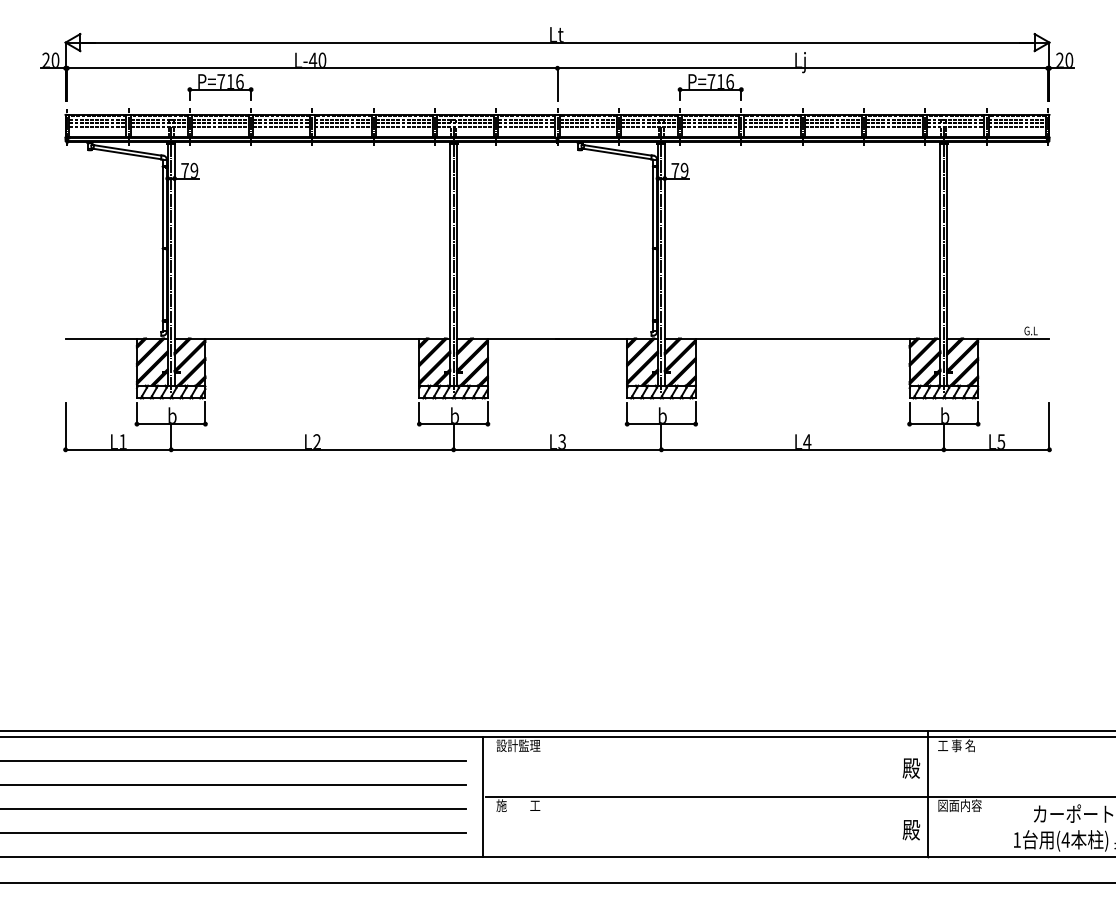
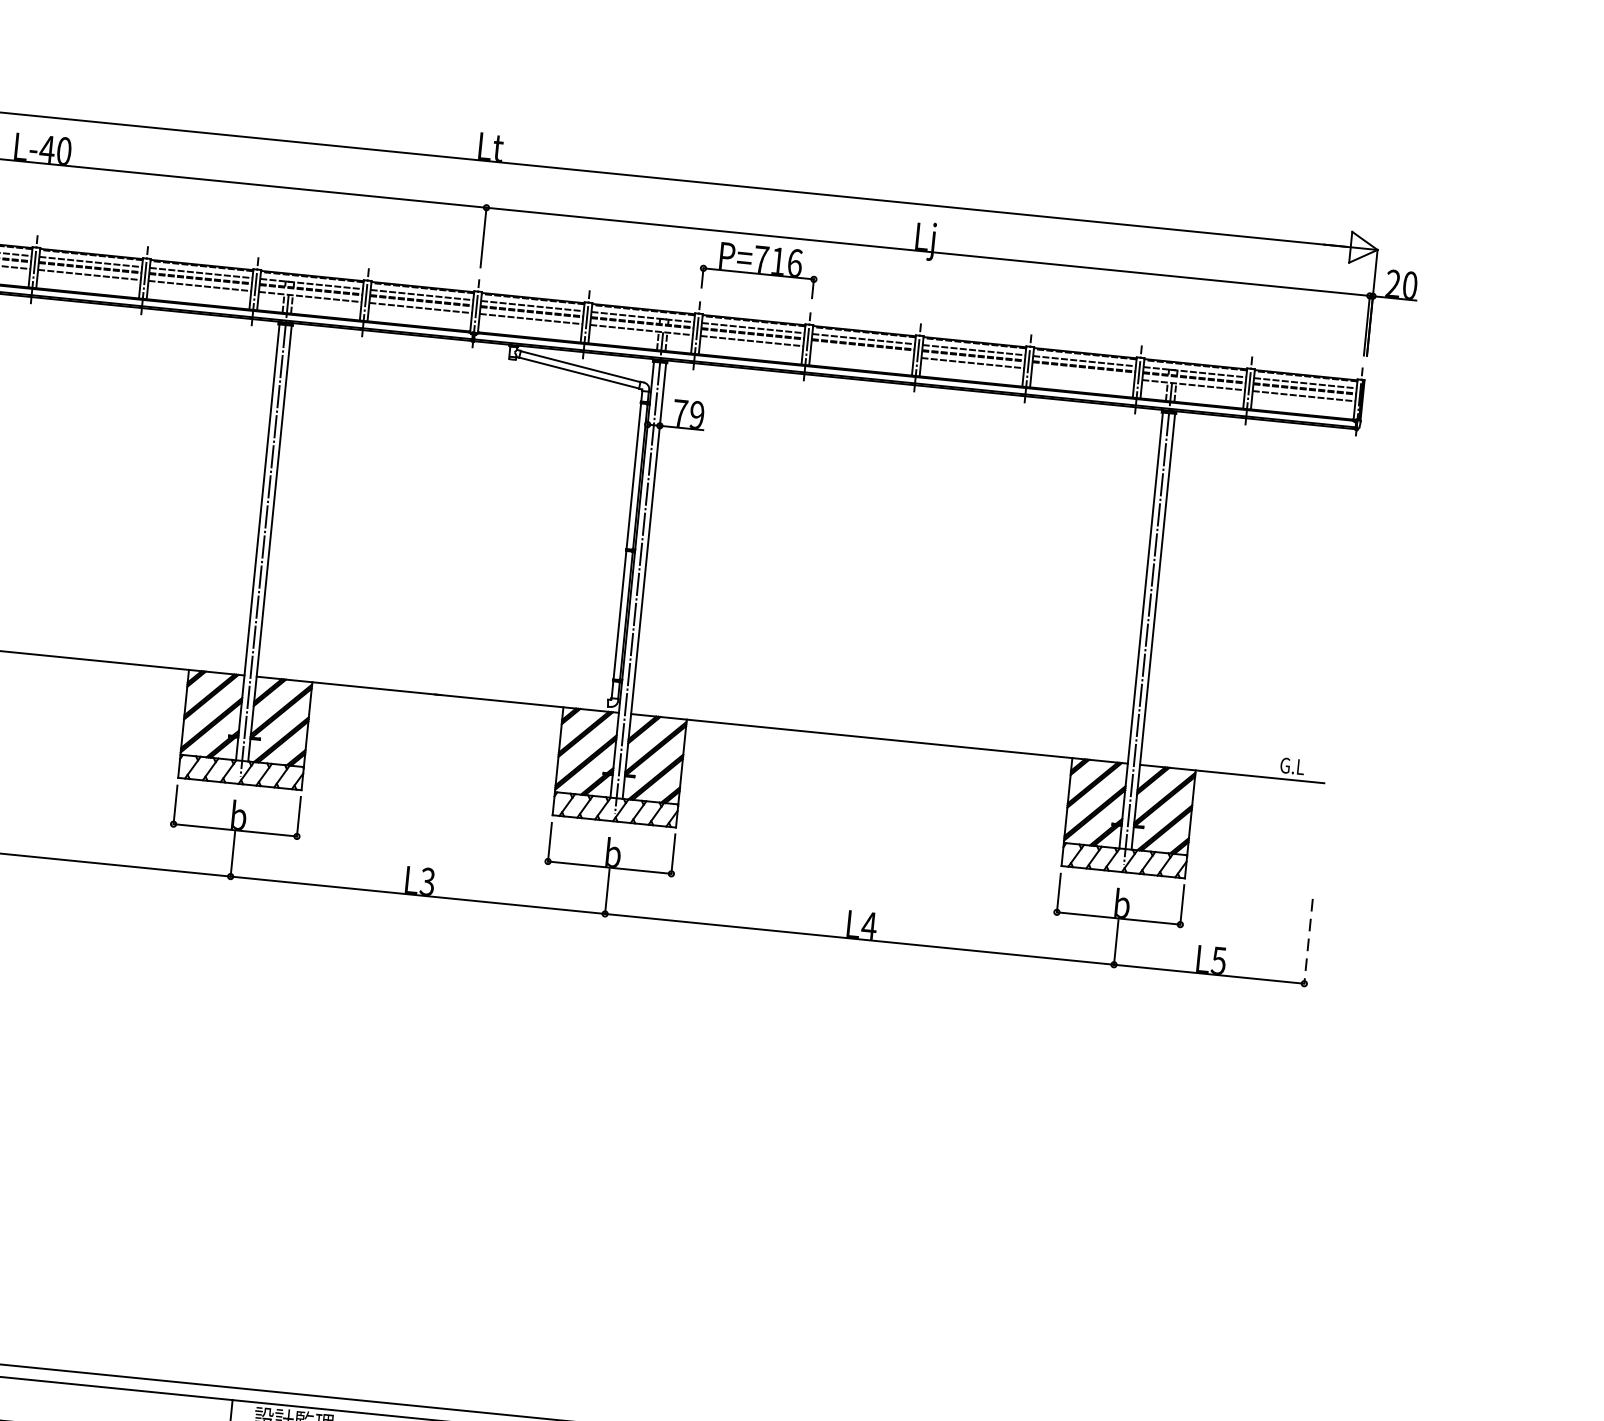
line: (771, 126) -> (861, 351), removed
line: (894, 126) -> (1083, 373), removed
line: (1049, 426) -> (1308, 941), solid -> dashed

